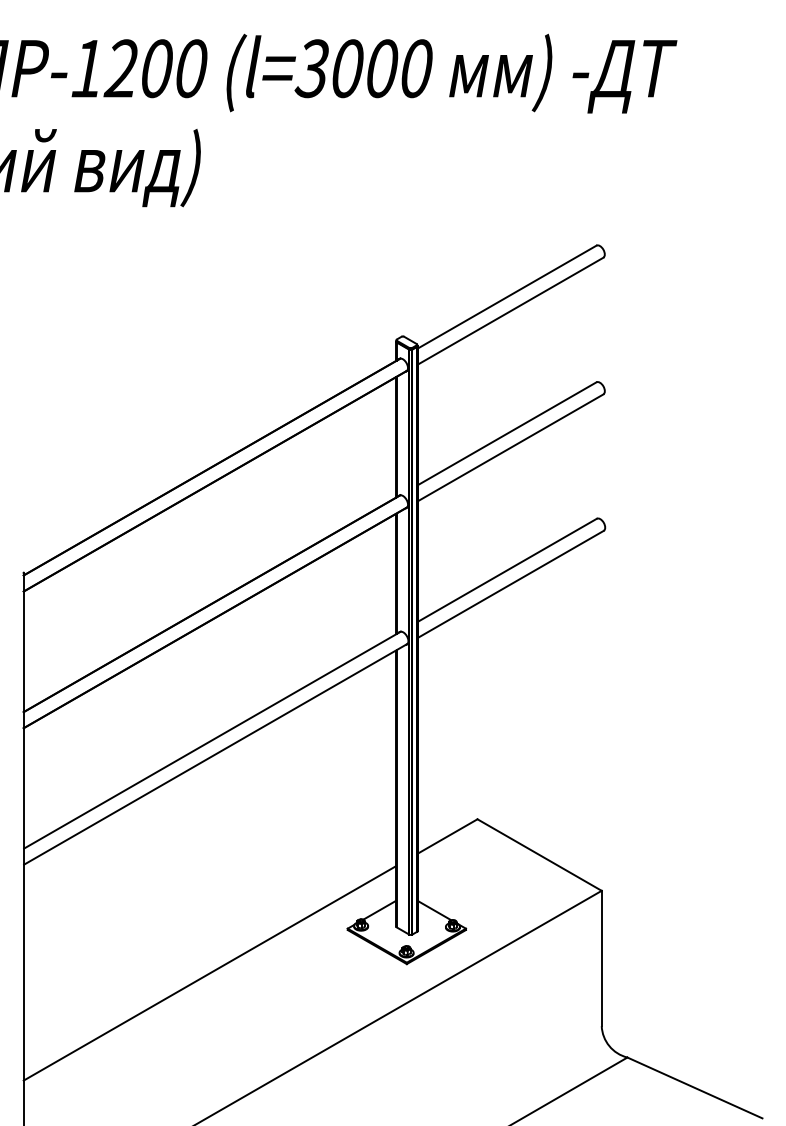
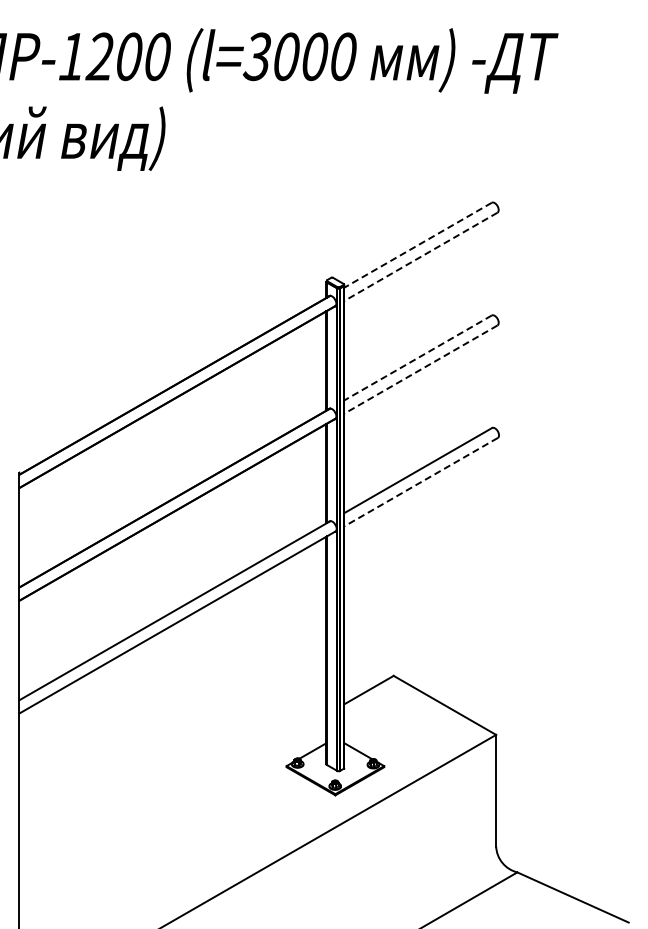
line: (506, 297) -> (417, 245), solid -> dashed
line: (509, 312) -> (420, 257), solid -> dashed
line: (506, 434) -> (417, 358), solid -> dashed
line: (509, 447) -> (420, 369), solid -> dashed
line: (509, 584) -> (420, 482), solid -> dashed
line: (209, 972) -> (172, 802), removed

